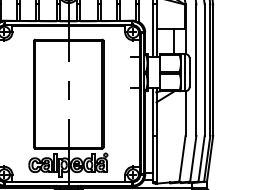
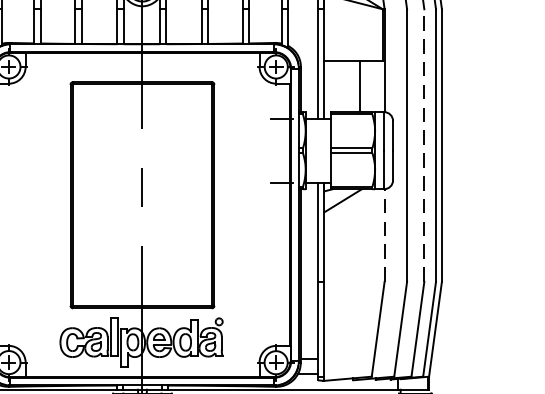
line: (204, 70) -> (423, 146), solid -> dashed
line: (185, 113) -> (384, 235), solid -> dashed

